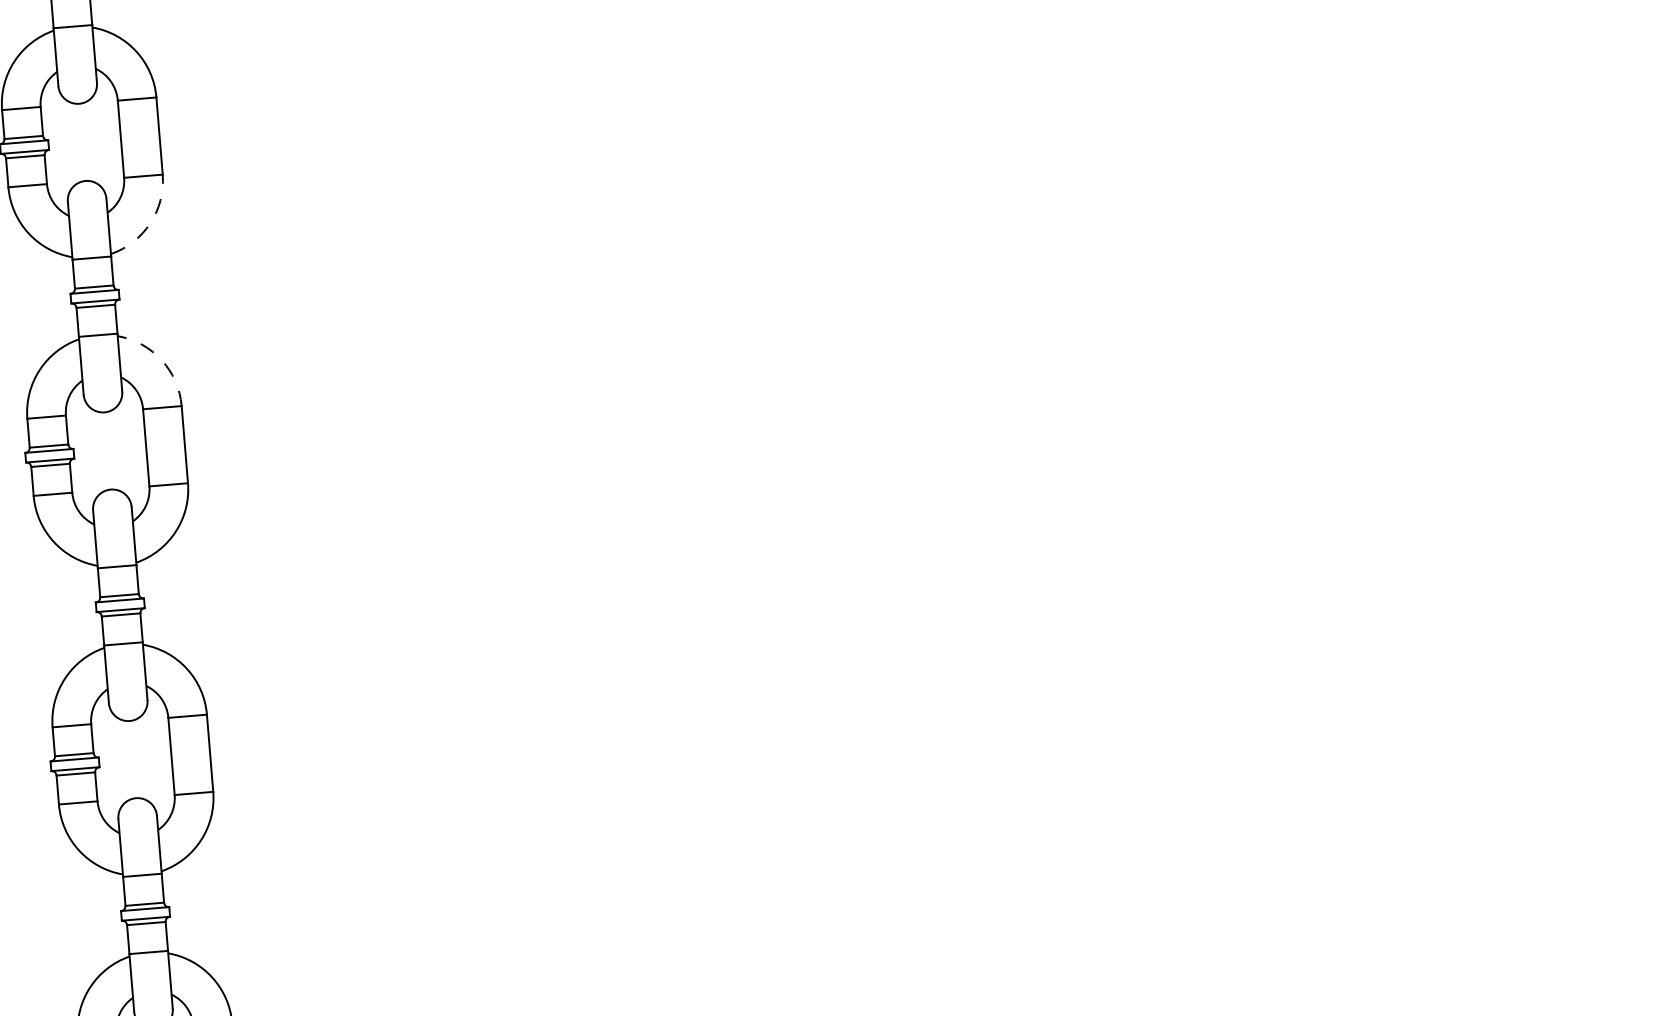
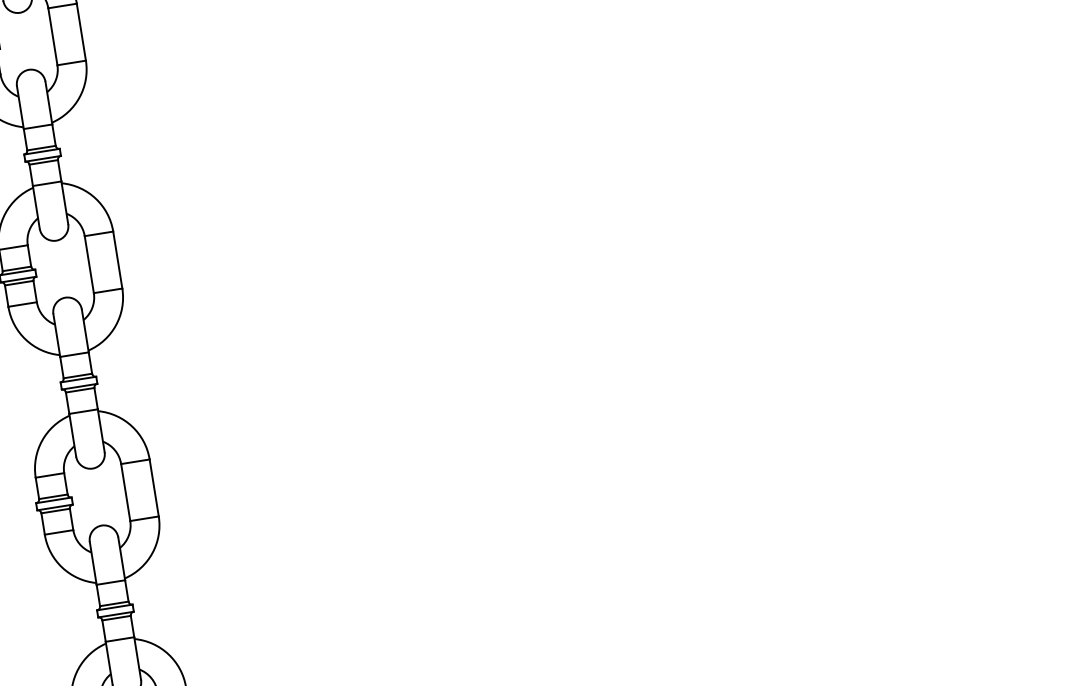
arc: (150, 223) -> (79, 97), dashed -> solid
arc: (161, 360) -> (95, 198), dashed -> solid

